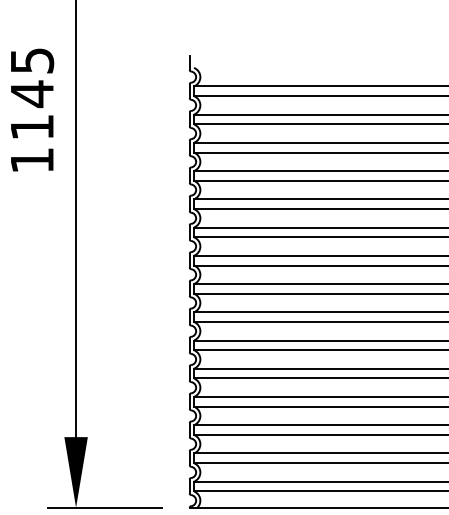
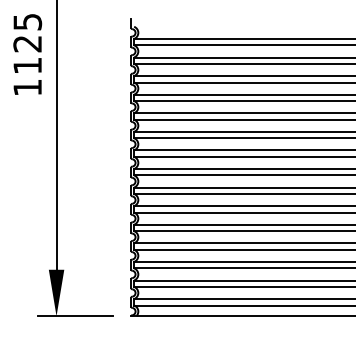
text: (31, 94) -> (27, 44), 1145 -> 1125

